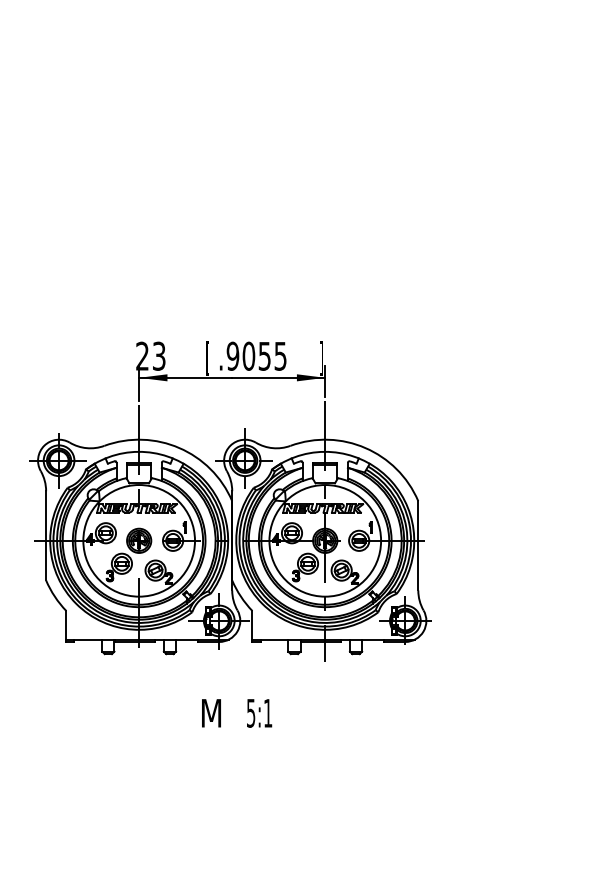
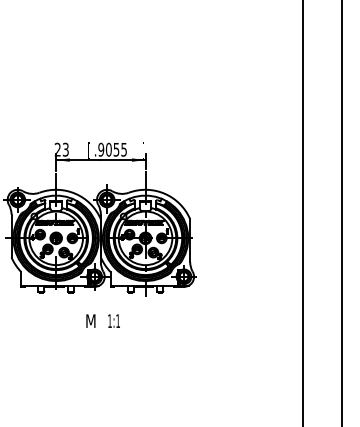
text: (250, 714) -> (109, 321), 5:1 -> 1:1

